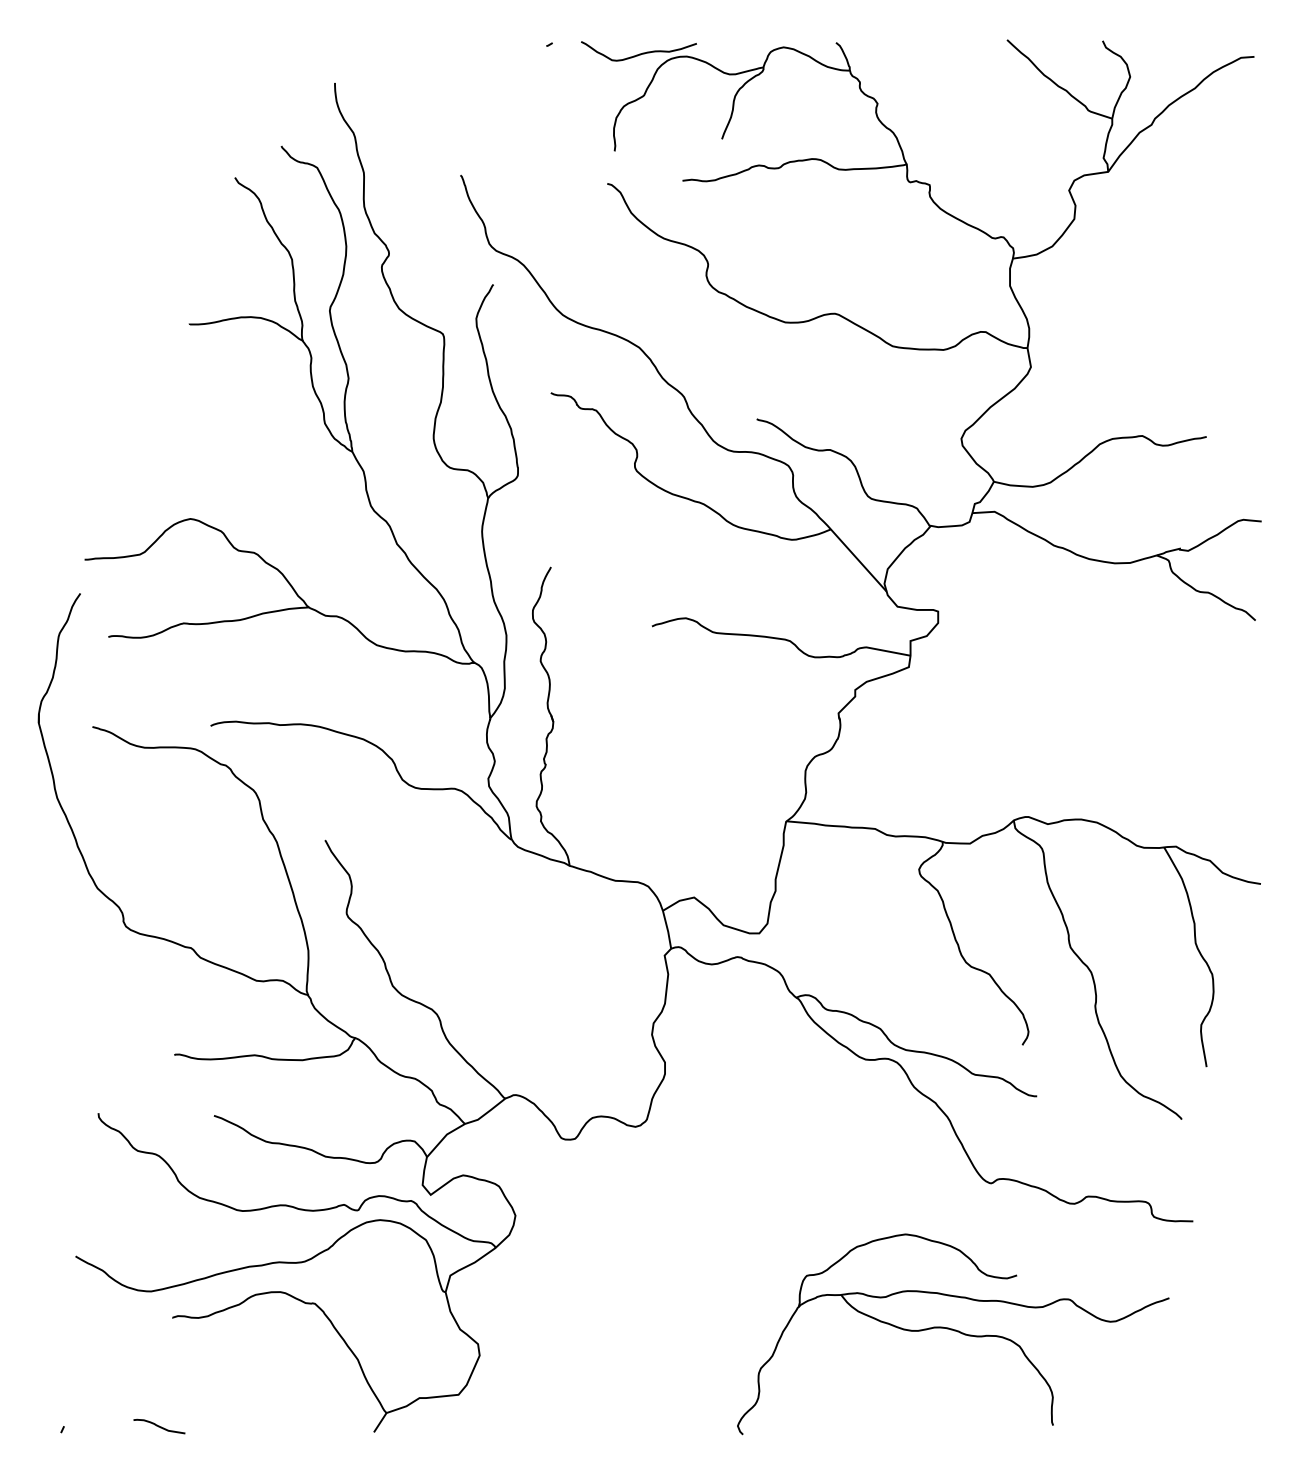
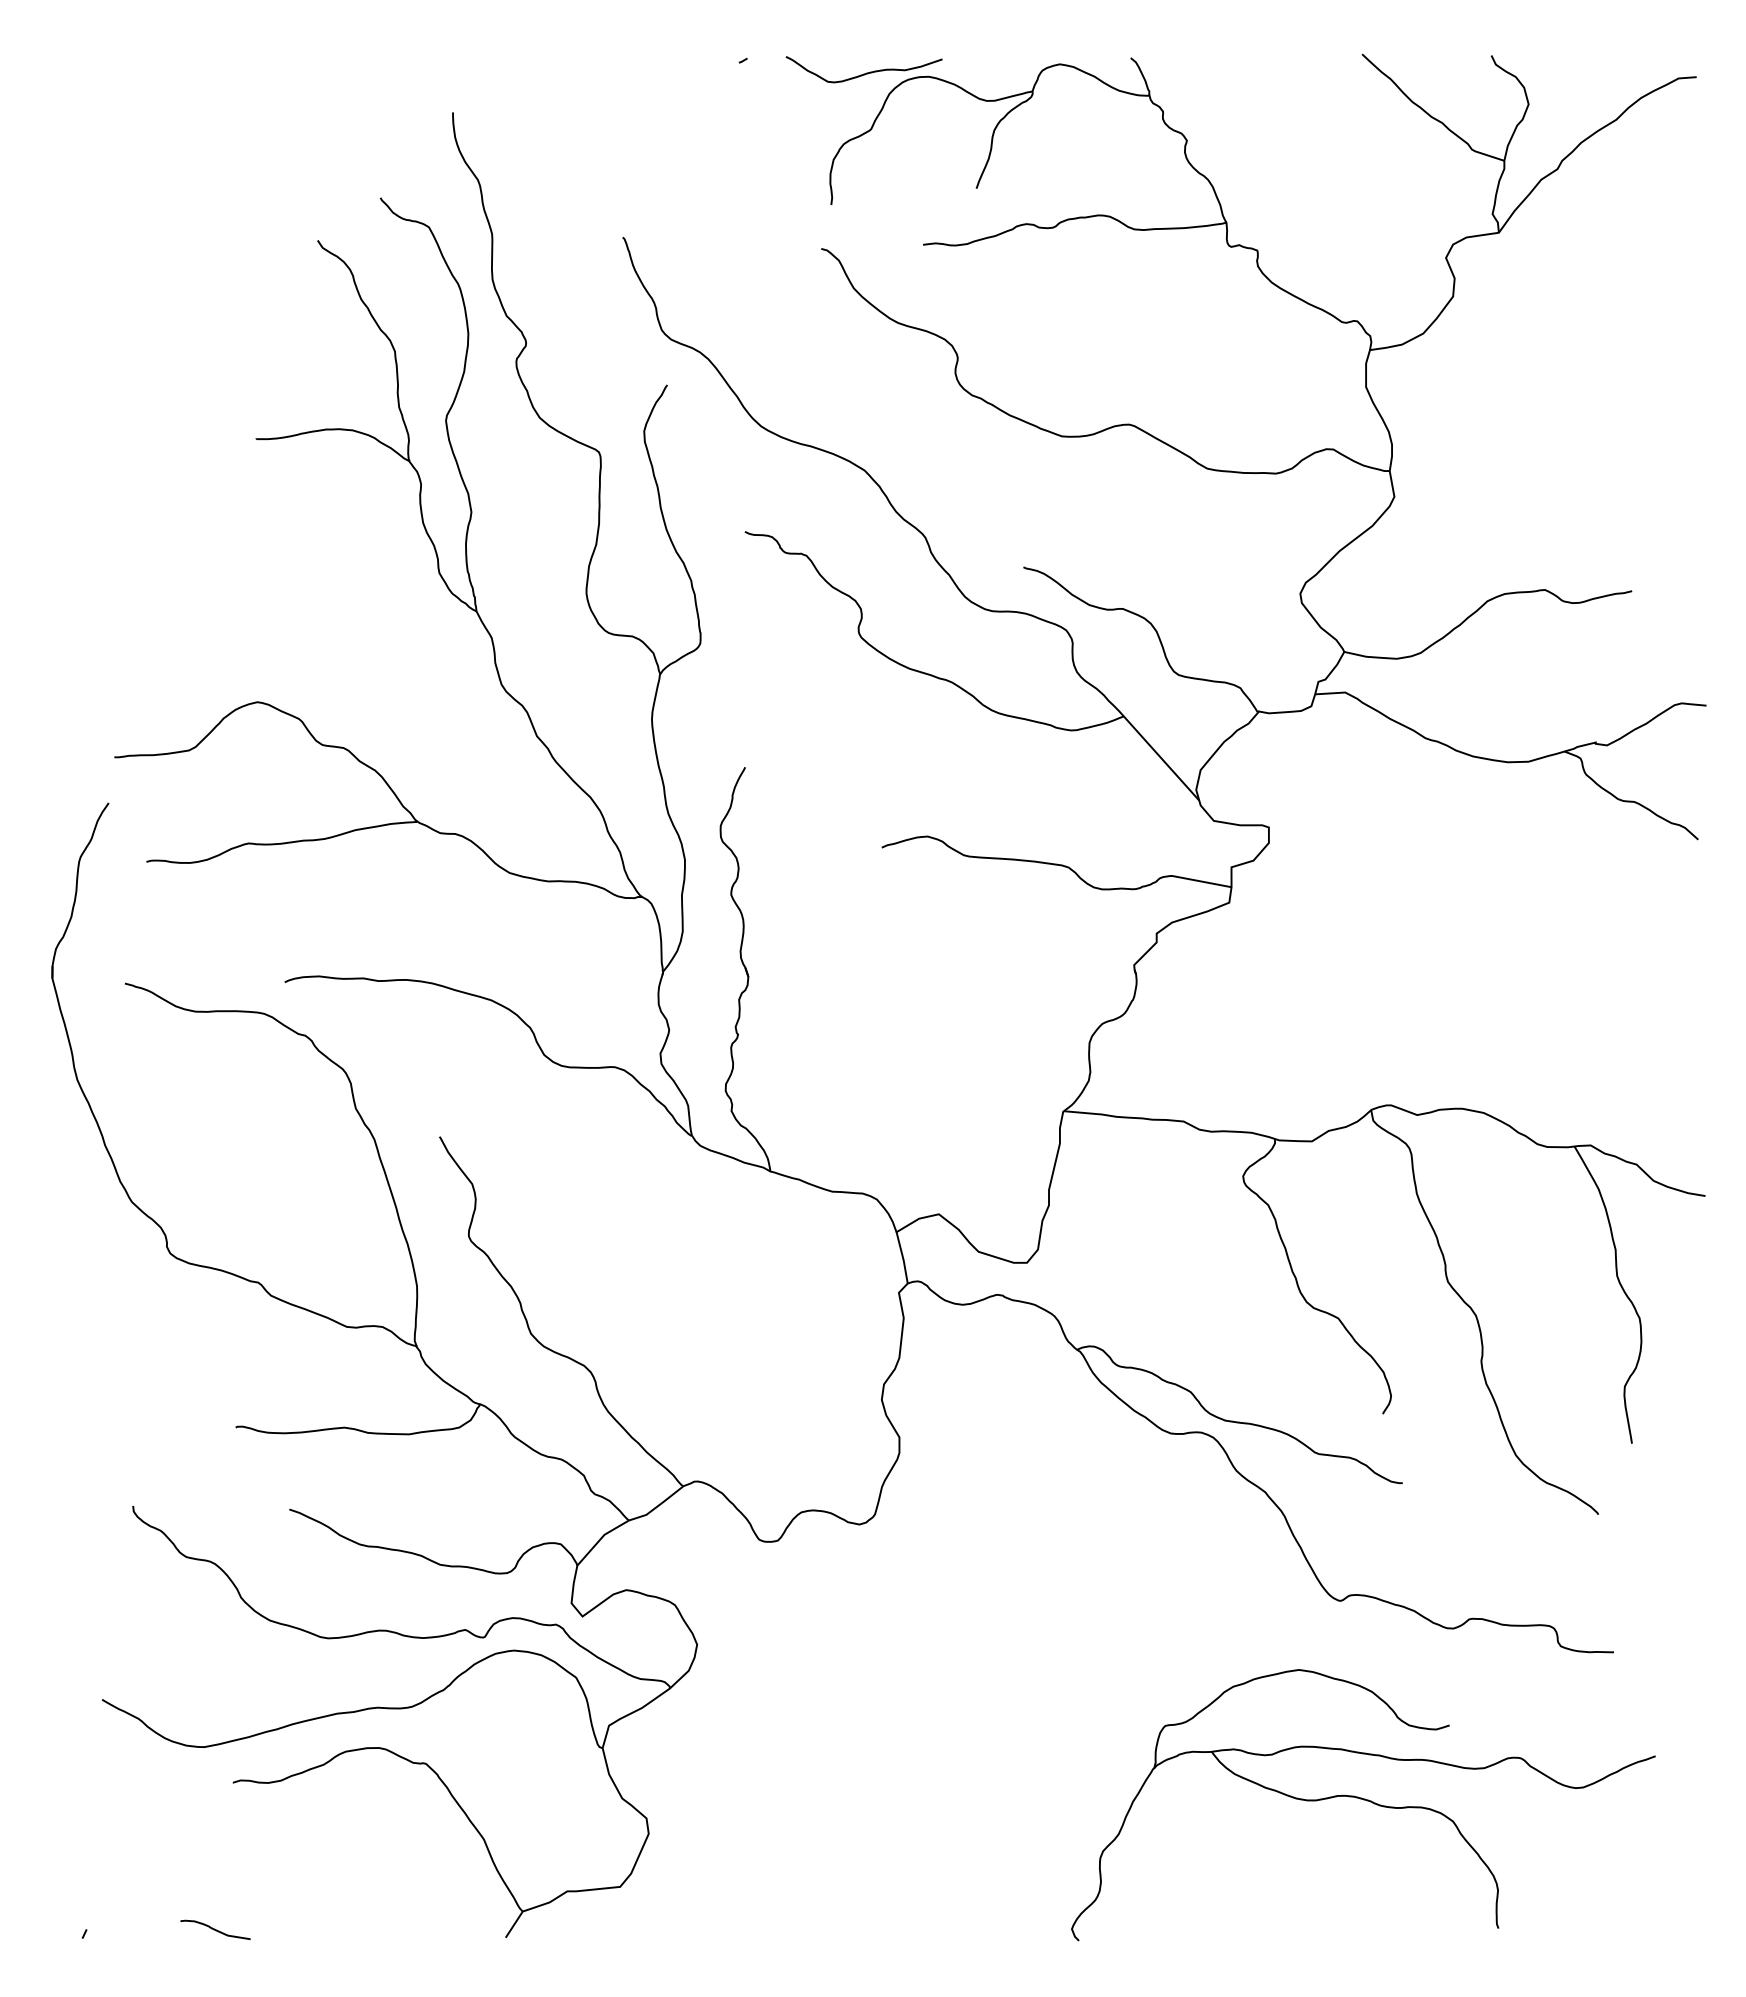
part: (953, 1334) -> (1363, 1805), moved

